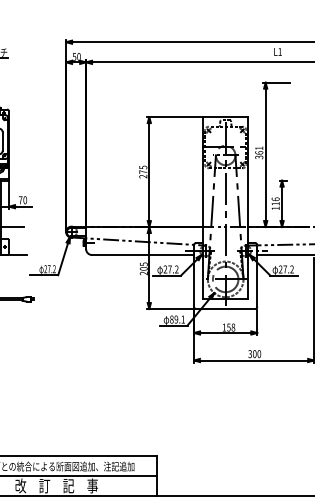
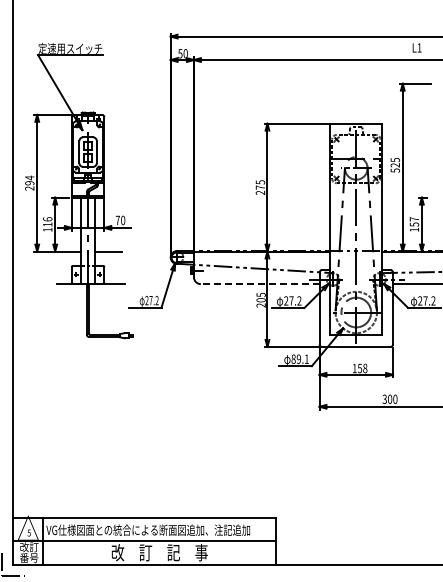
text: (259, 153) -> (395, 165), 361 -> 525
text: (275, 201) -> (414, 221), 116 -> 157
line: (142, 255) -> (259, 284), solid -> dashed

